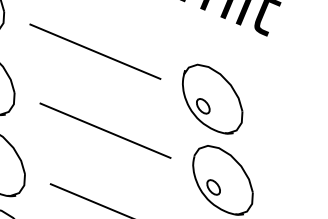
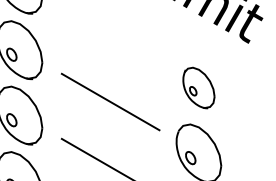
line: (95, 51) -> (110, 38), removed
part: (212, 98) -> (198, 87), size x0.7

